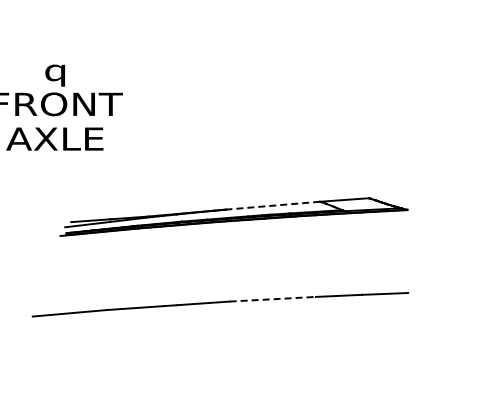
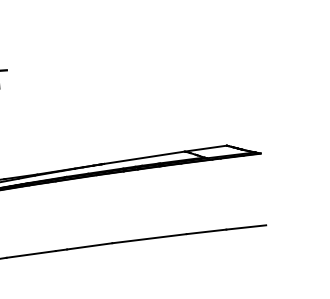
line: (272, 205) -> (143, 157), dashed -> solid
line: (273, 299) -> (150, 238), dashed -> solid

